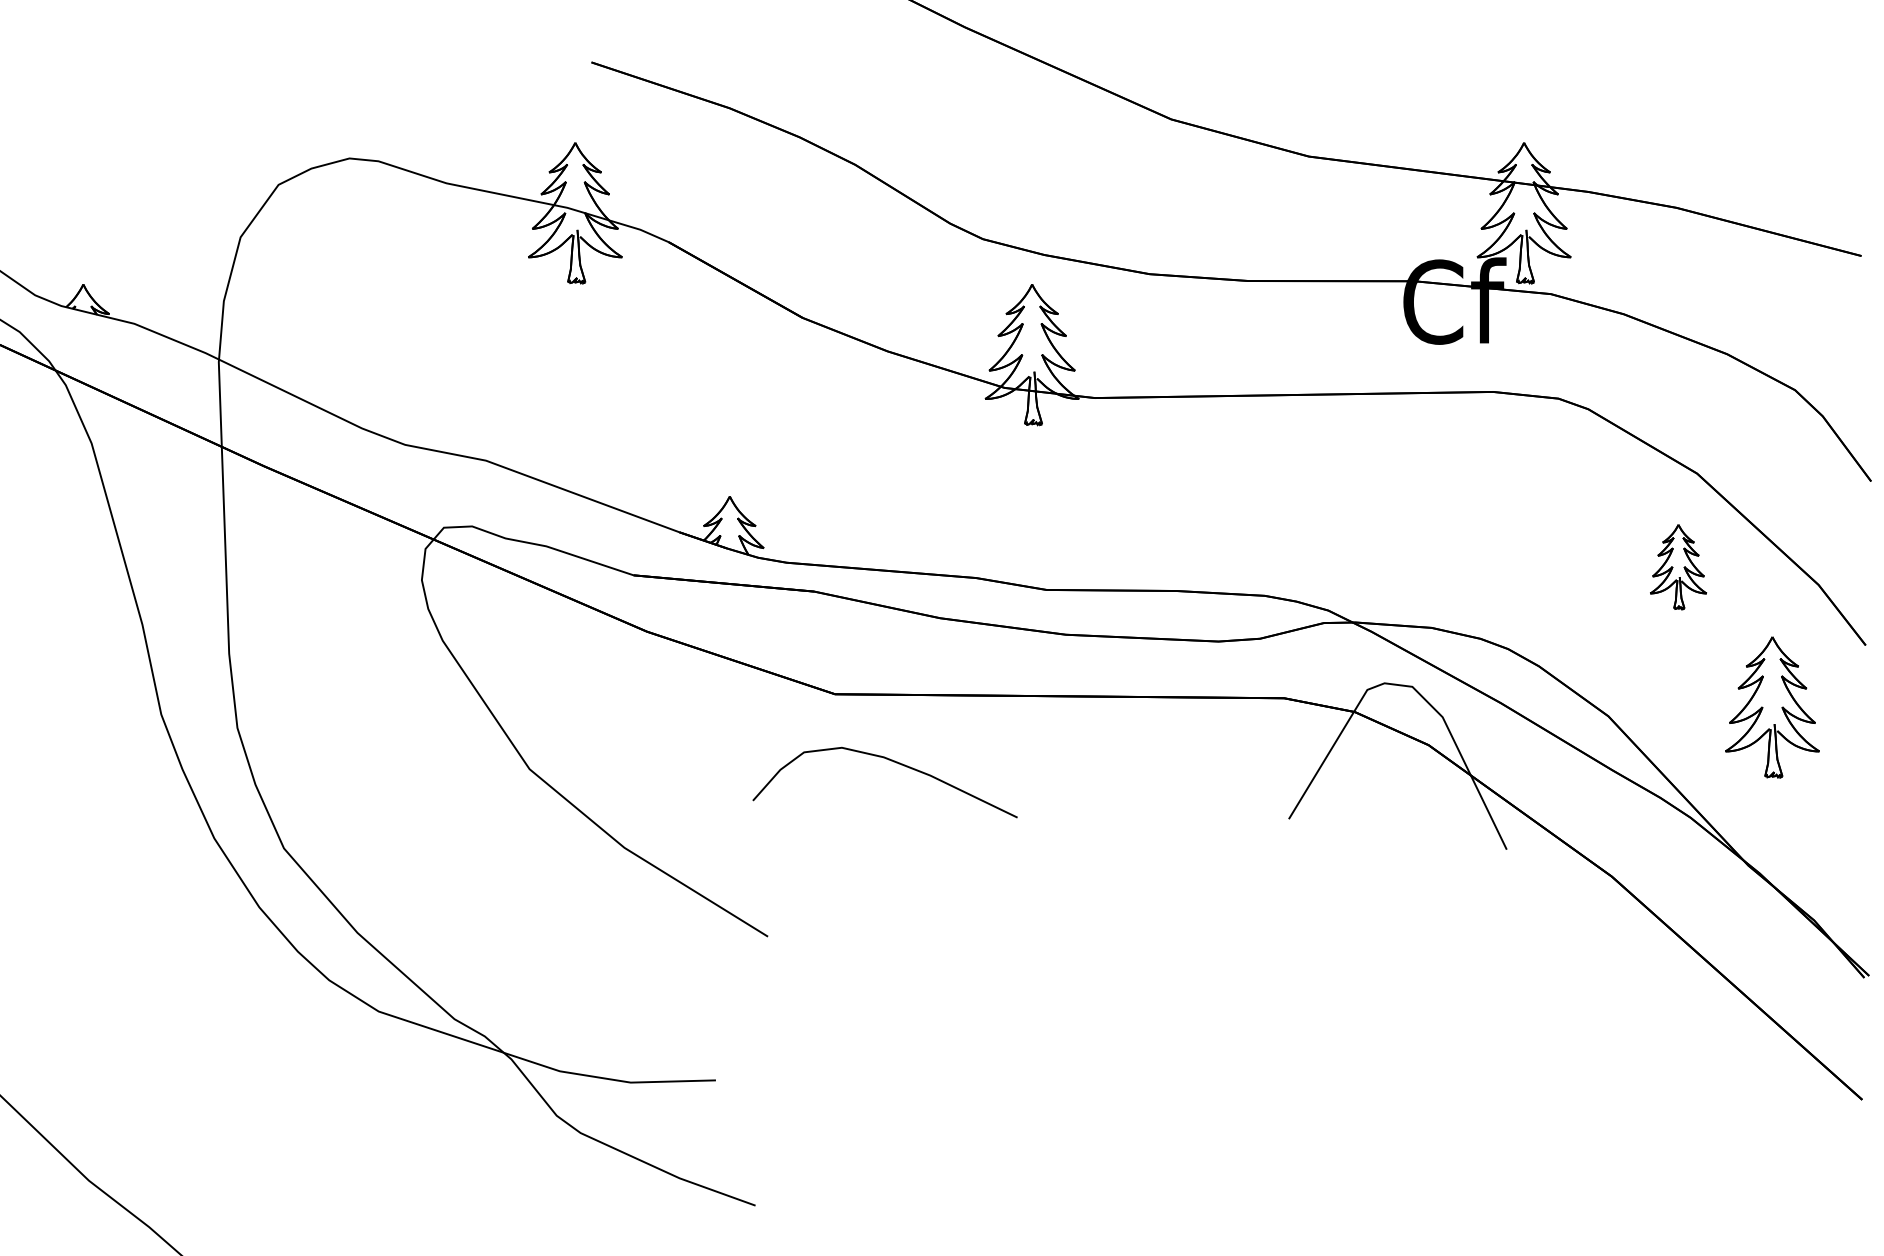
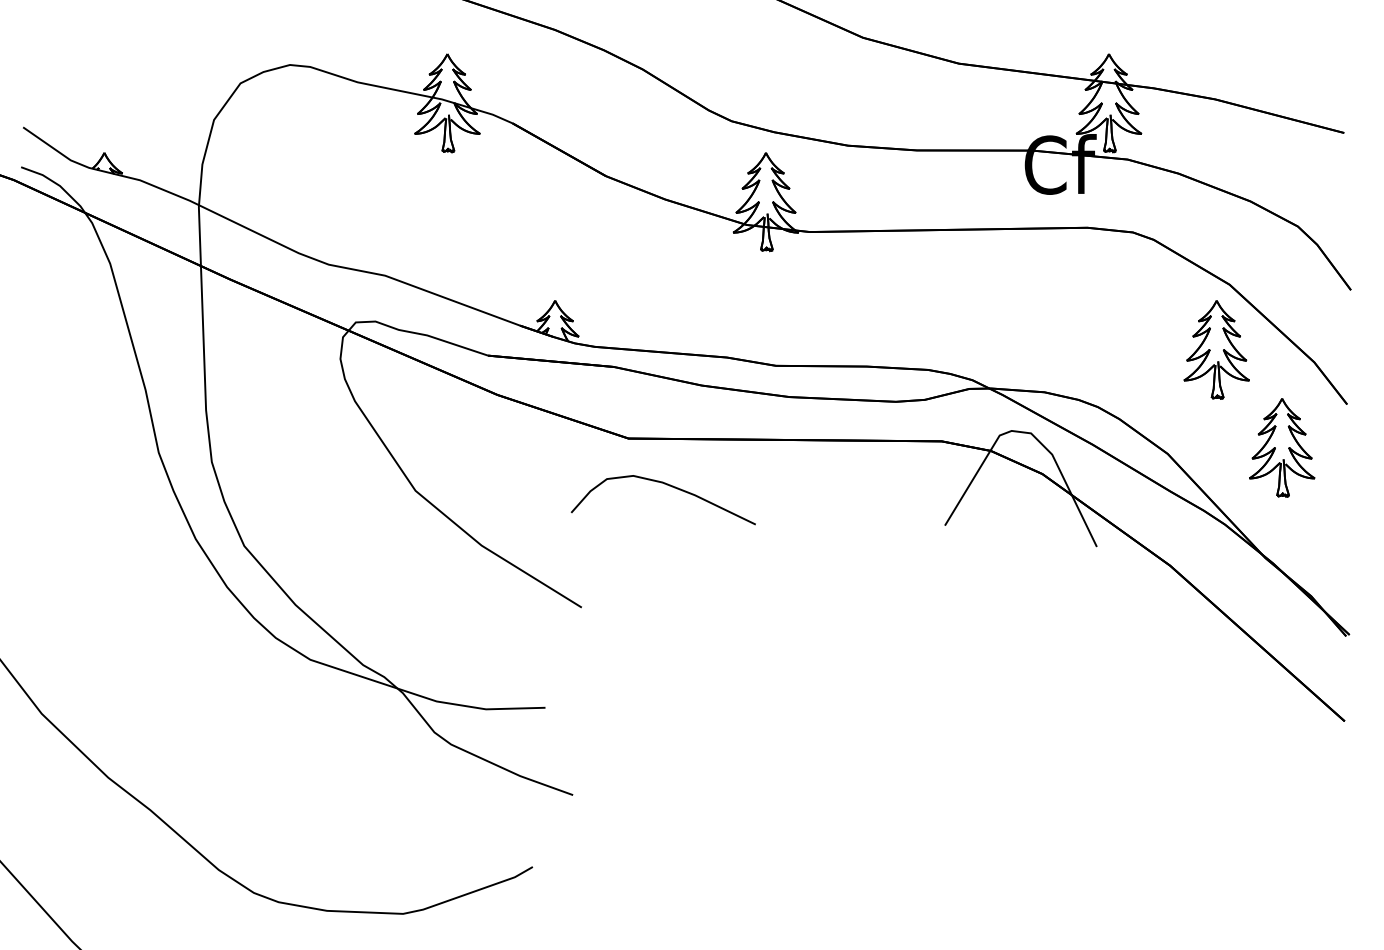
part: (1678, 566) -> (1216, 349), size x1.67

